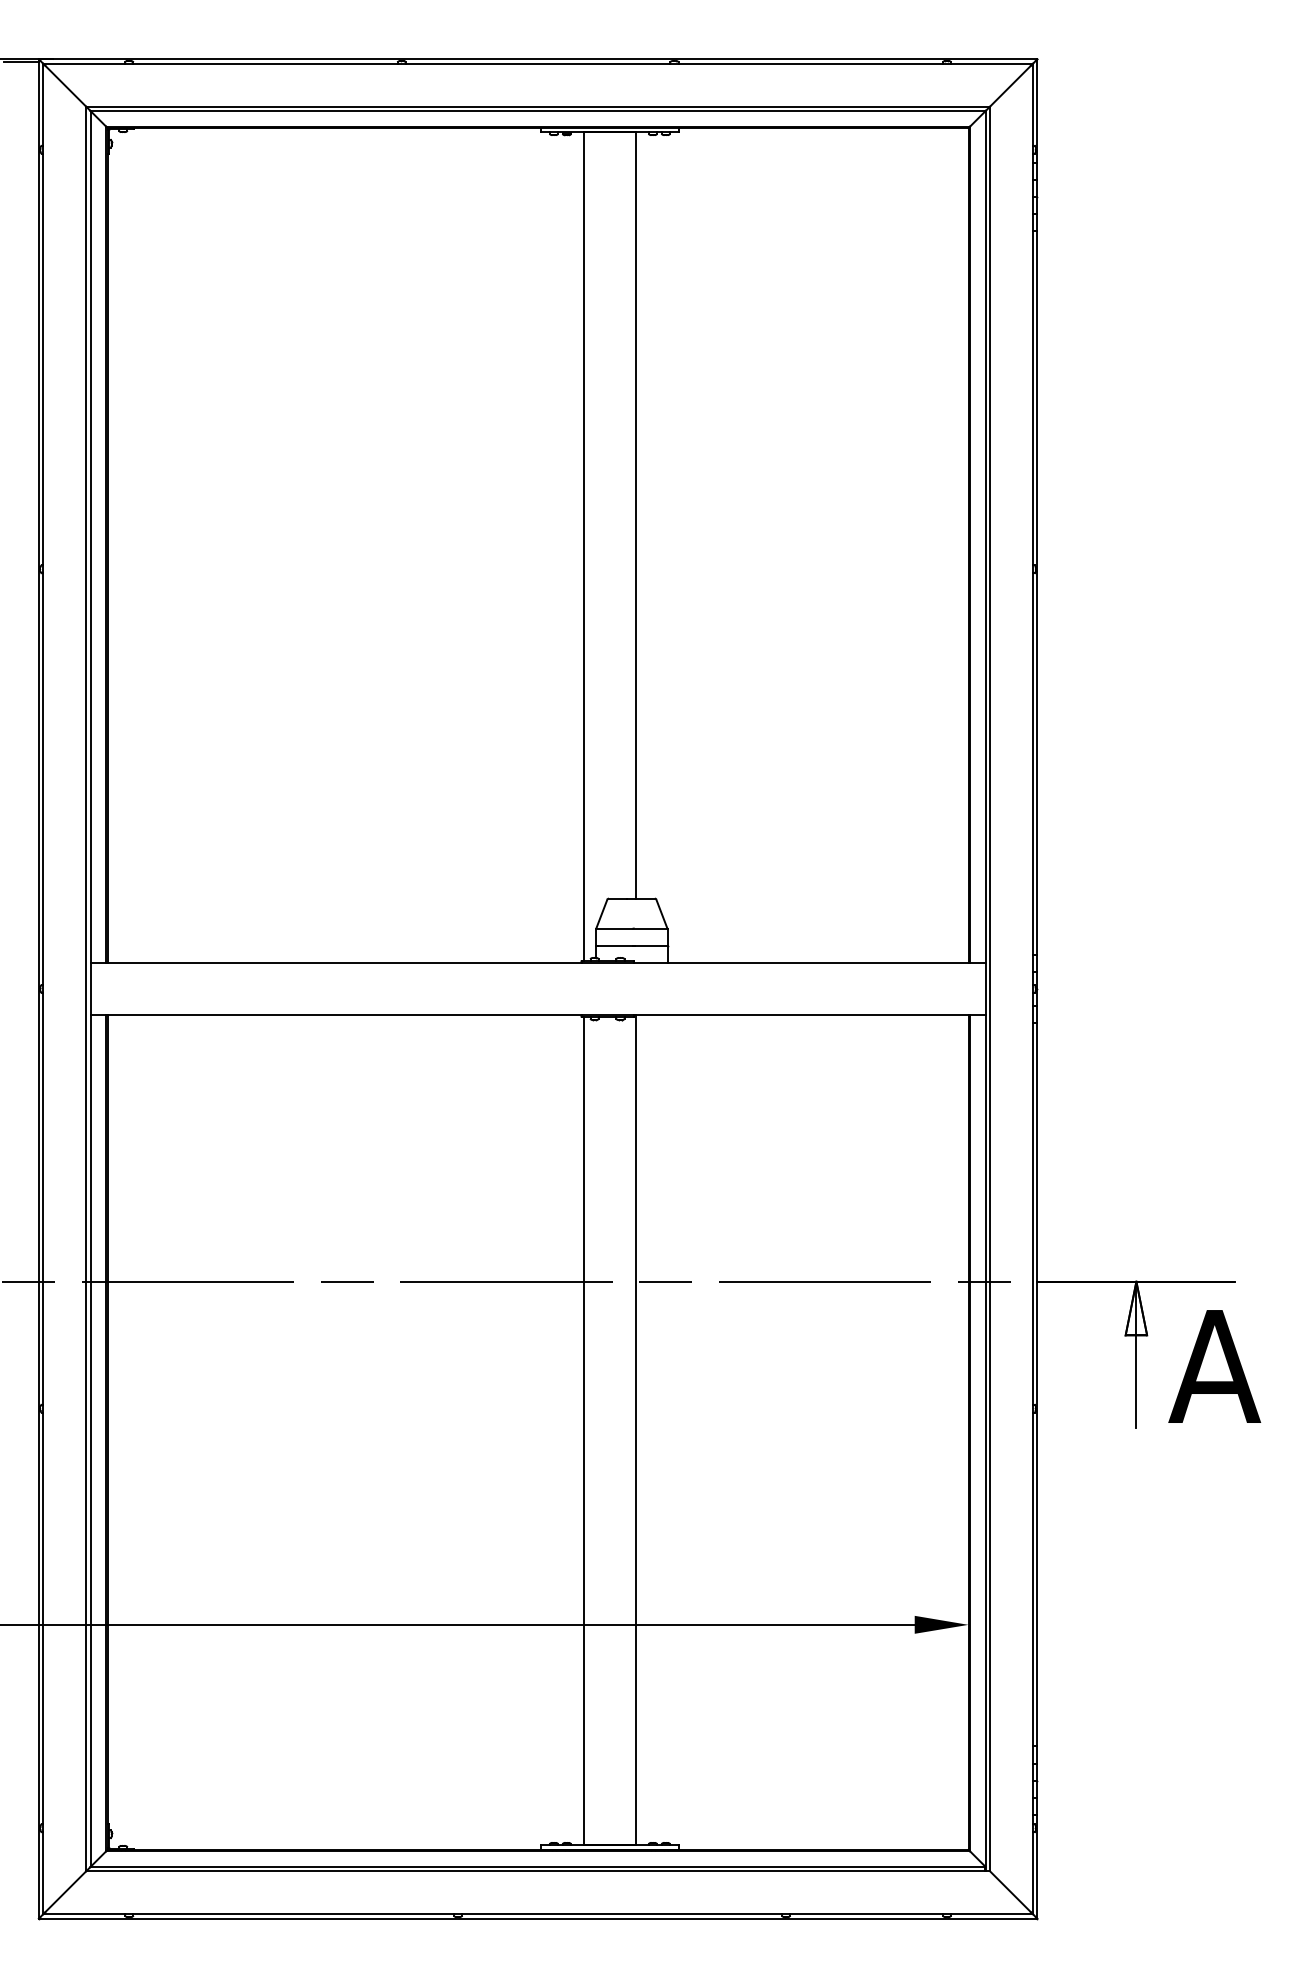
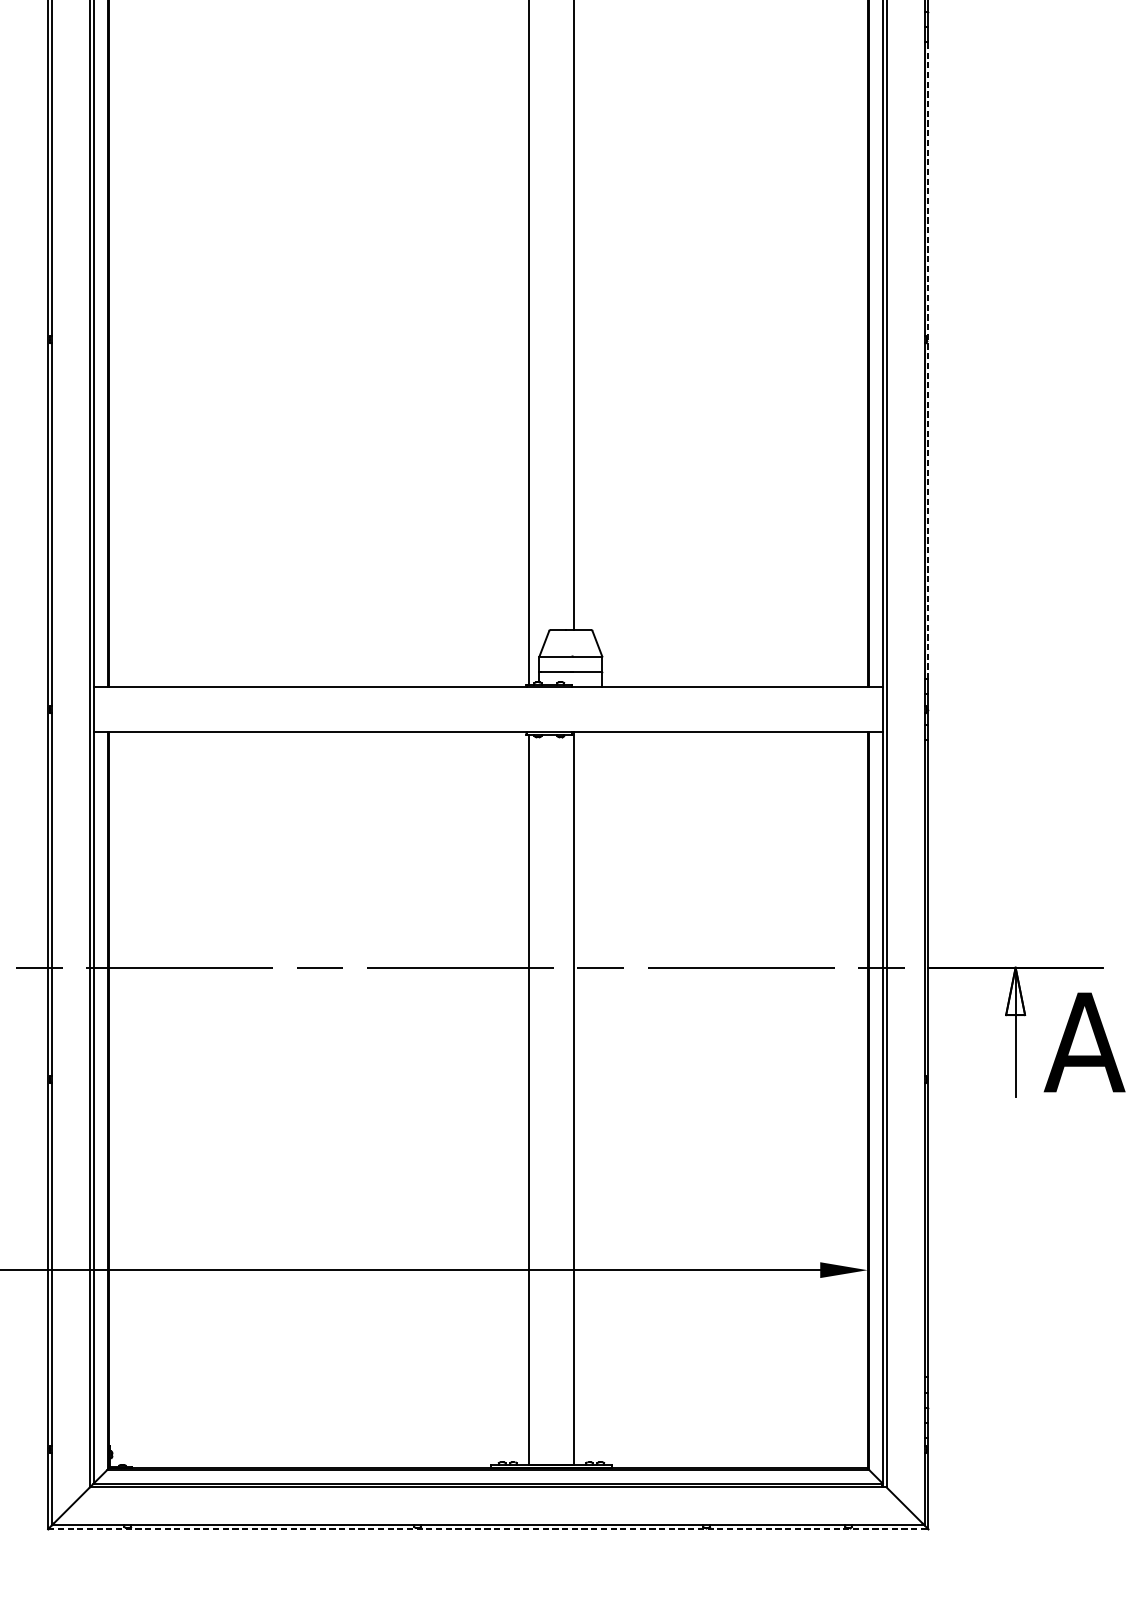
line: (1037, 593) -> (928, 361), solid -> dashed
line: (538, 1918) -> (488, 1529), solid -> dashed

